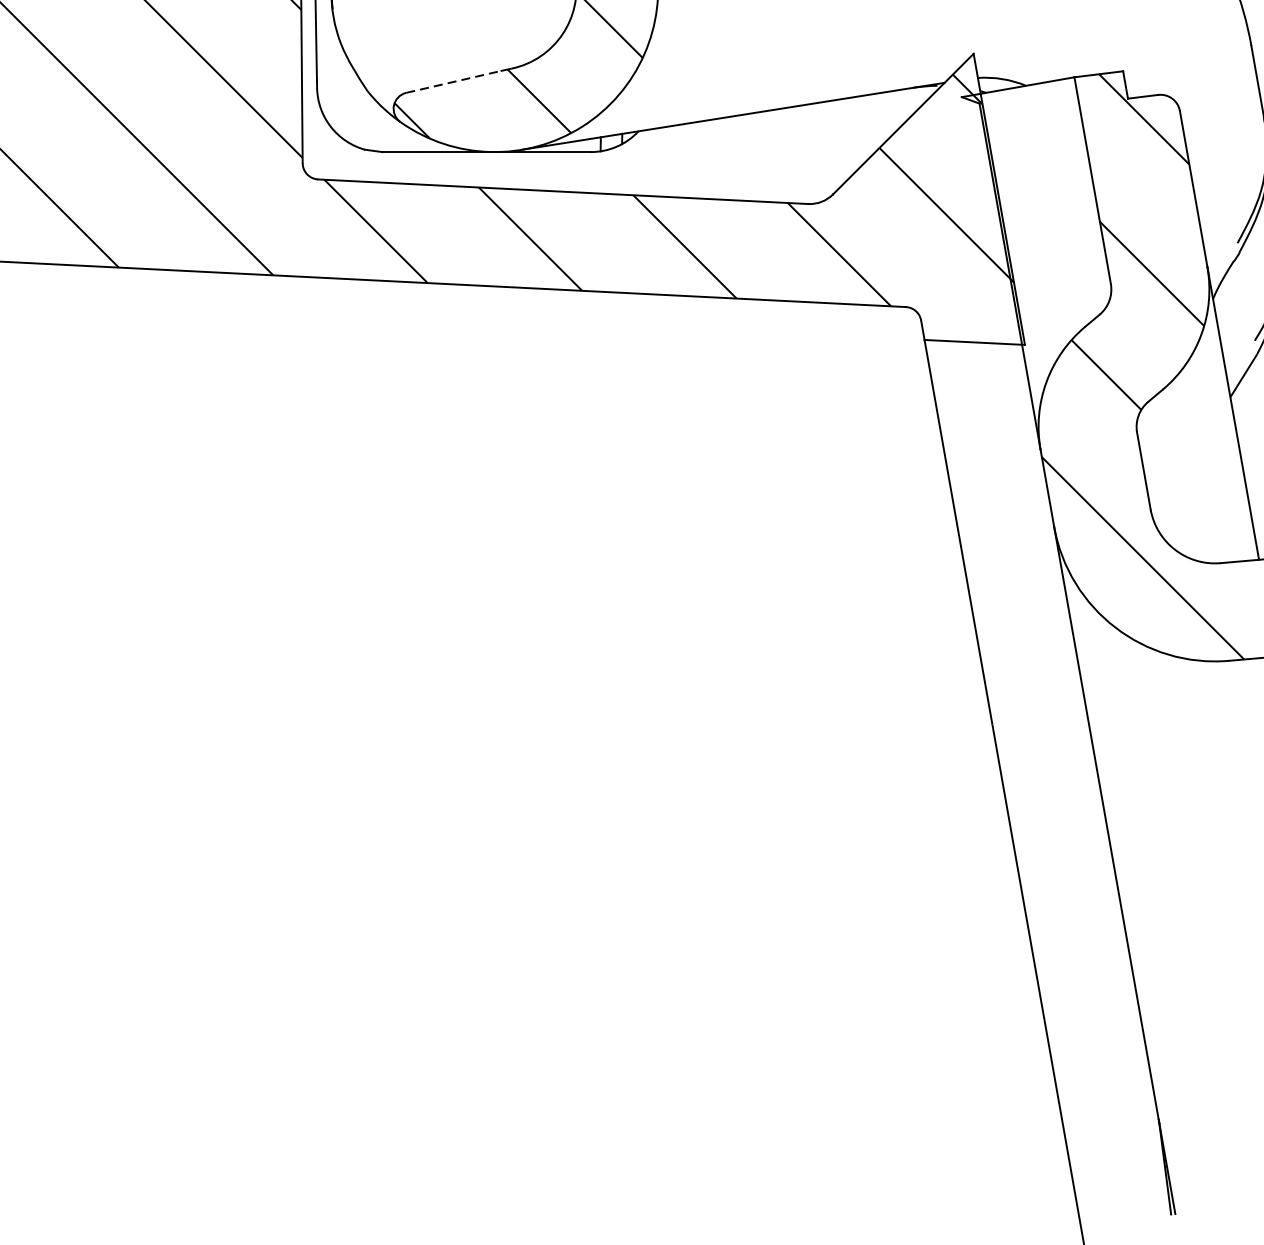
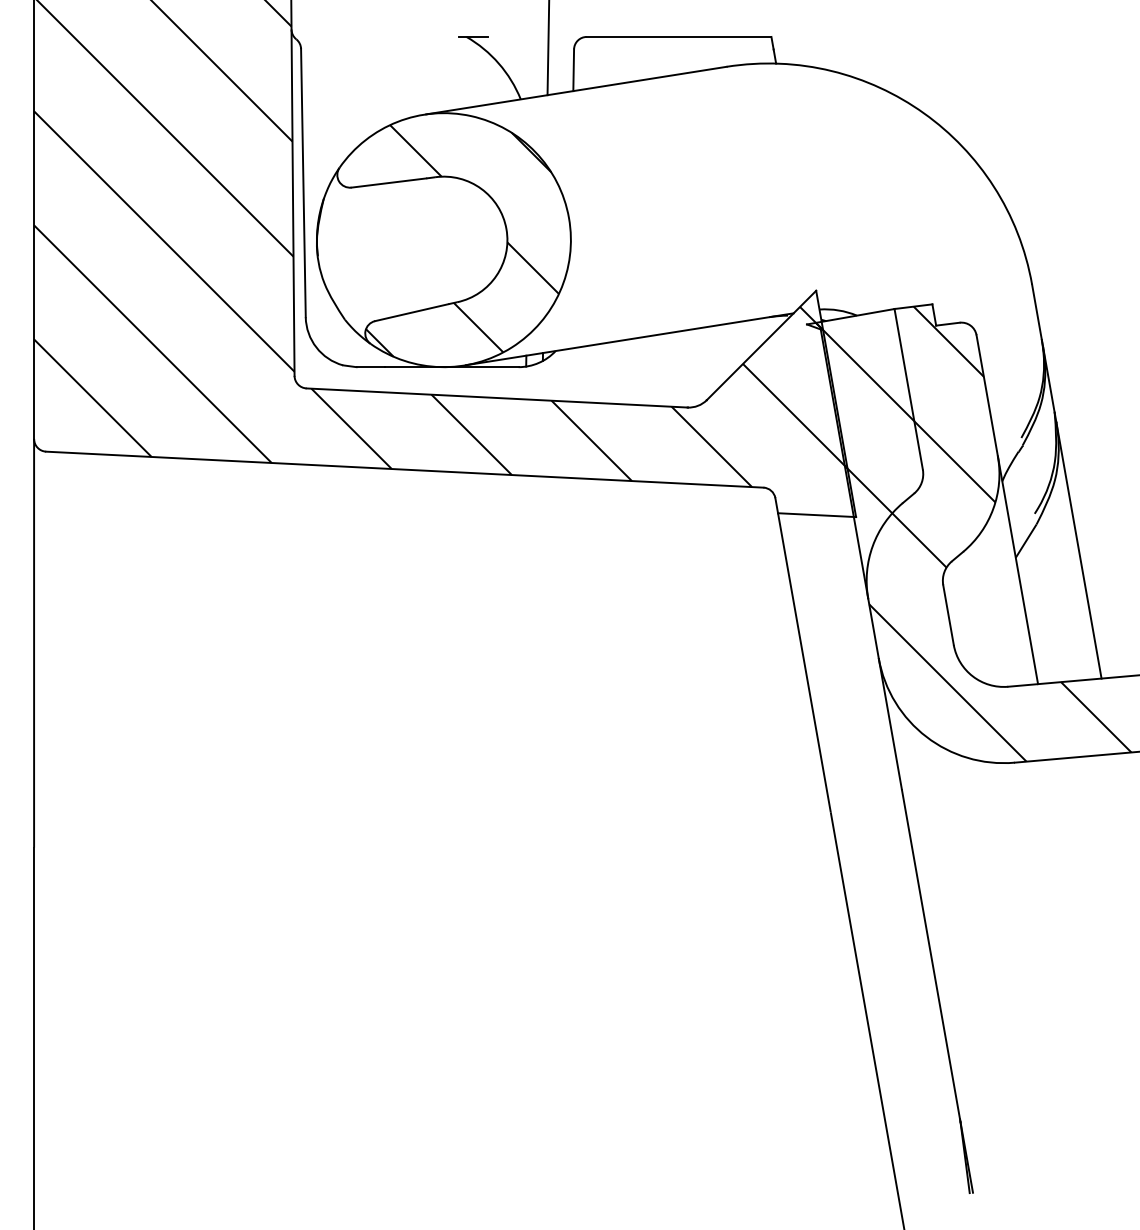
line: (453, 81) -> (411, 312), dashed -> solid
hatch: (1035, 216) -> (864, 417), added

